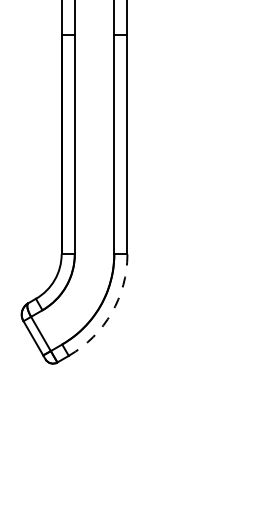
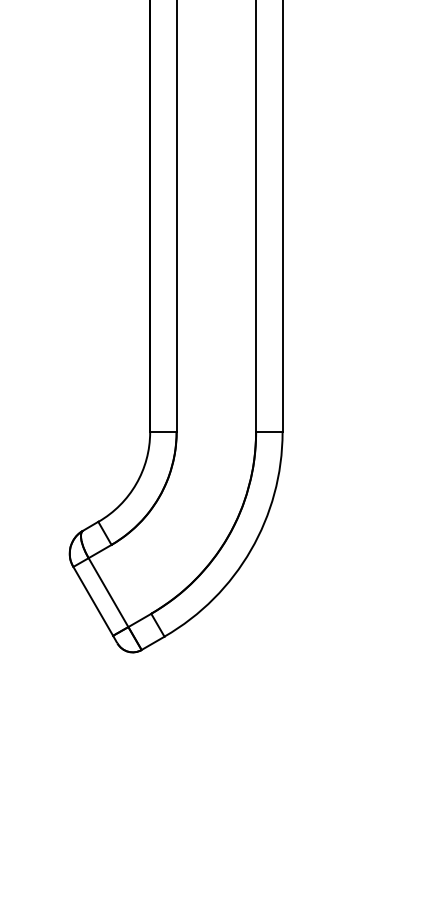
arc: (111, 312) -> (250, 549), dashed -> solid

